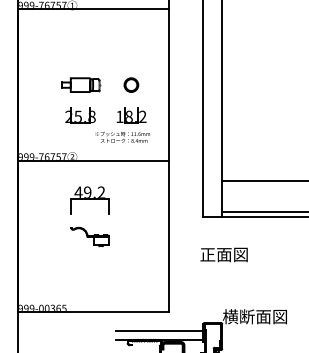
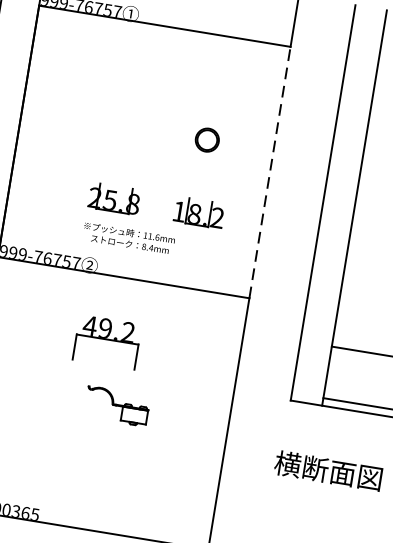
part: (81, 84) -> (124, 147), removed
part: (131, 84) -> (207, 139), moved
line: (169, 85) -> (270, 173), solid -> dashed
text: (122, 136) -> (128, 236), moved
part: (89, 236) -> (116, 405), moved
text: (232, 254) -> (328, 470), 正面図 -> 横断面図

